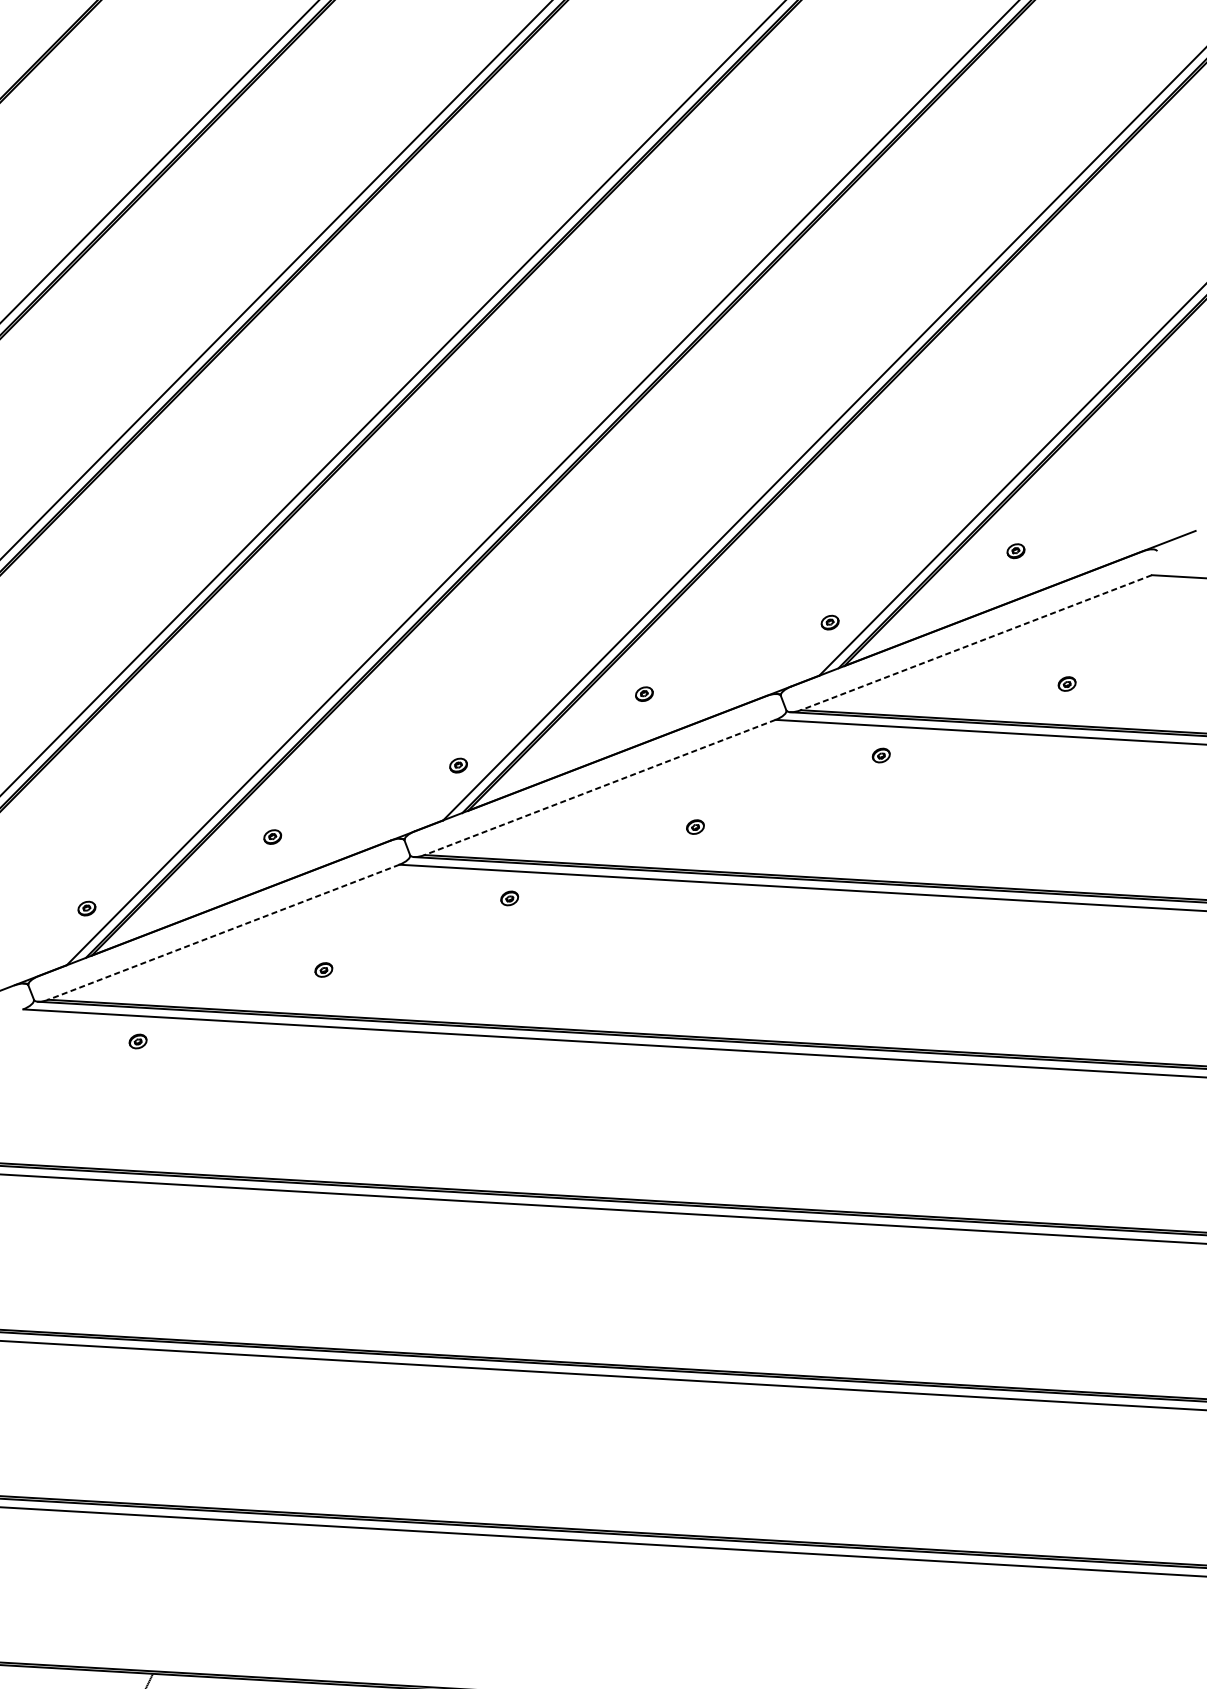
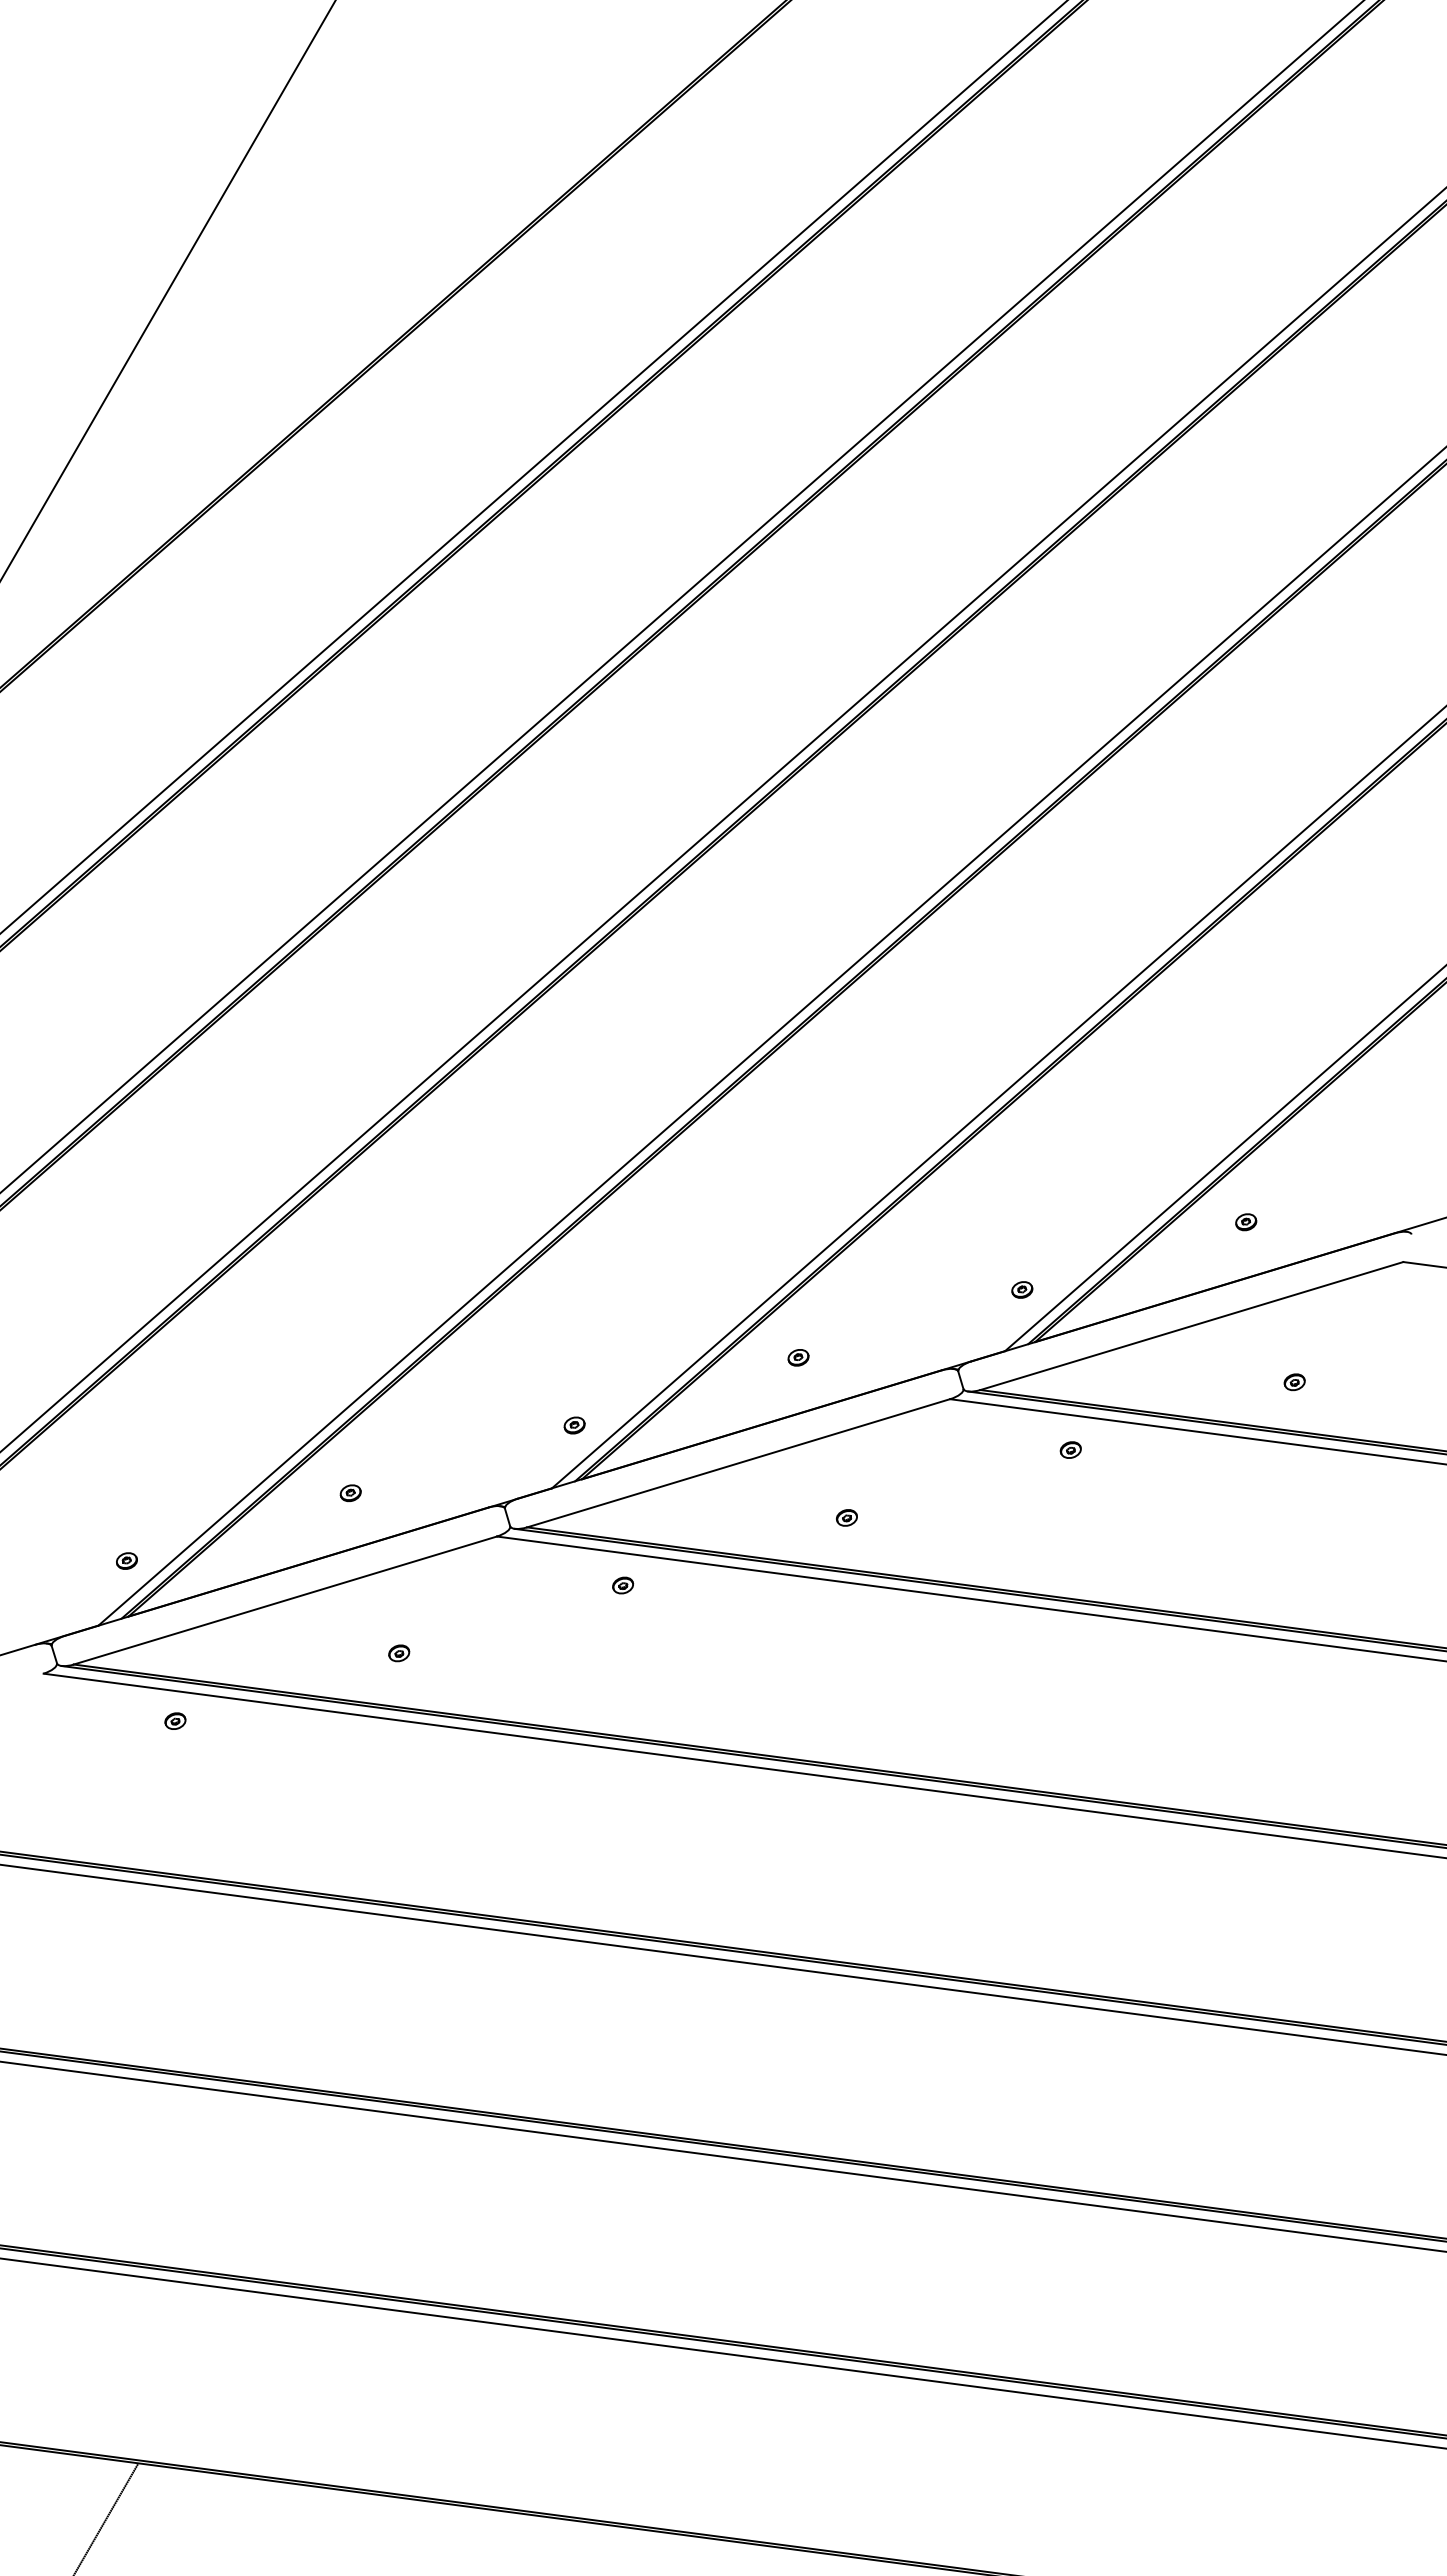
line: (976, 643) -> (1191, 1326), dashed -> solid
line: (600, 787) -> (738, 1463), dashed -> solid
line: (223, 932) -> (284, 1600), dashed -> solid

